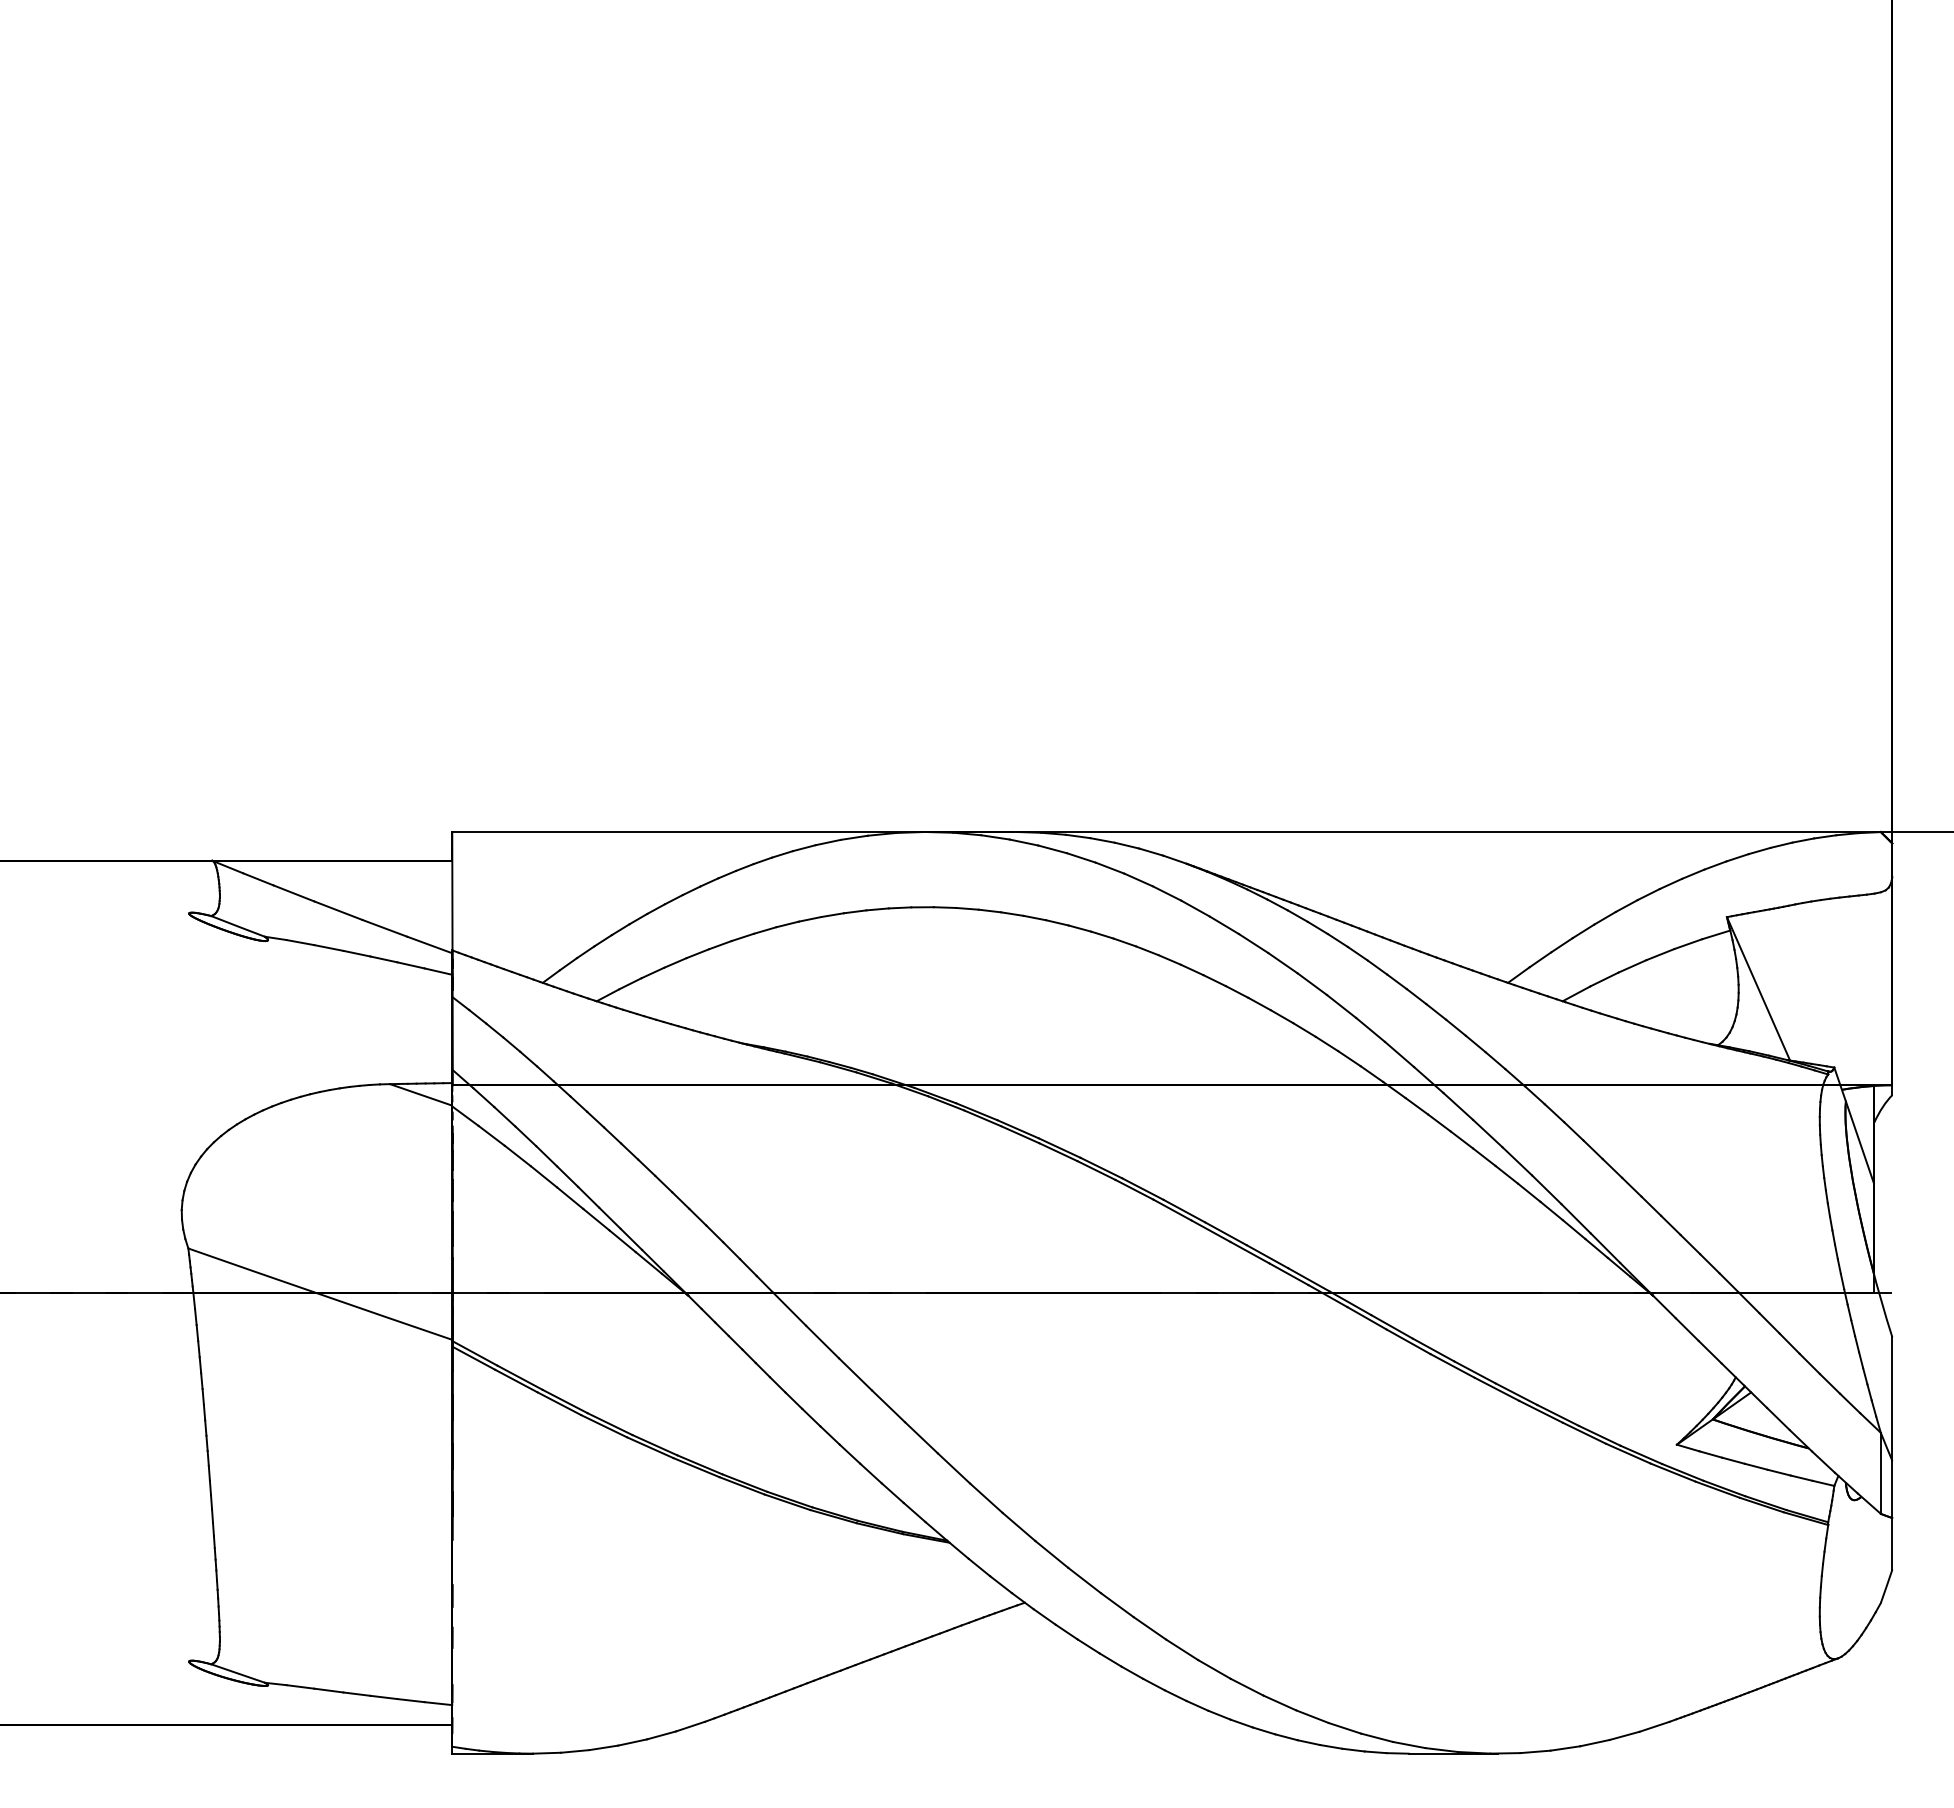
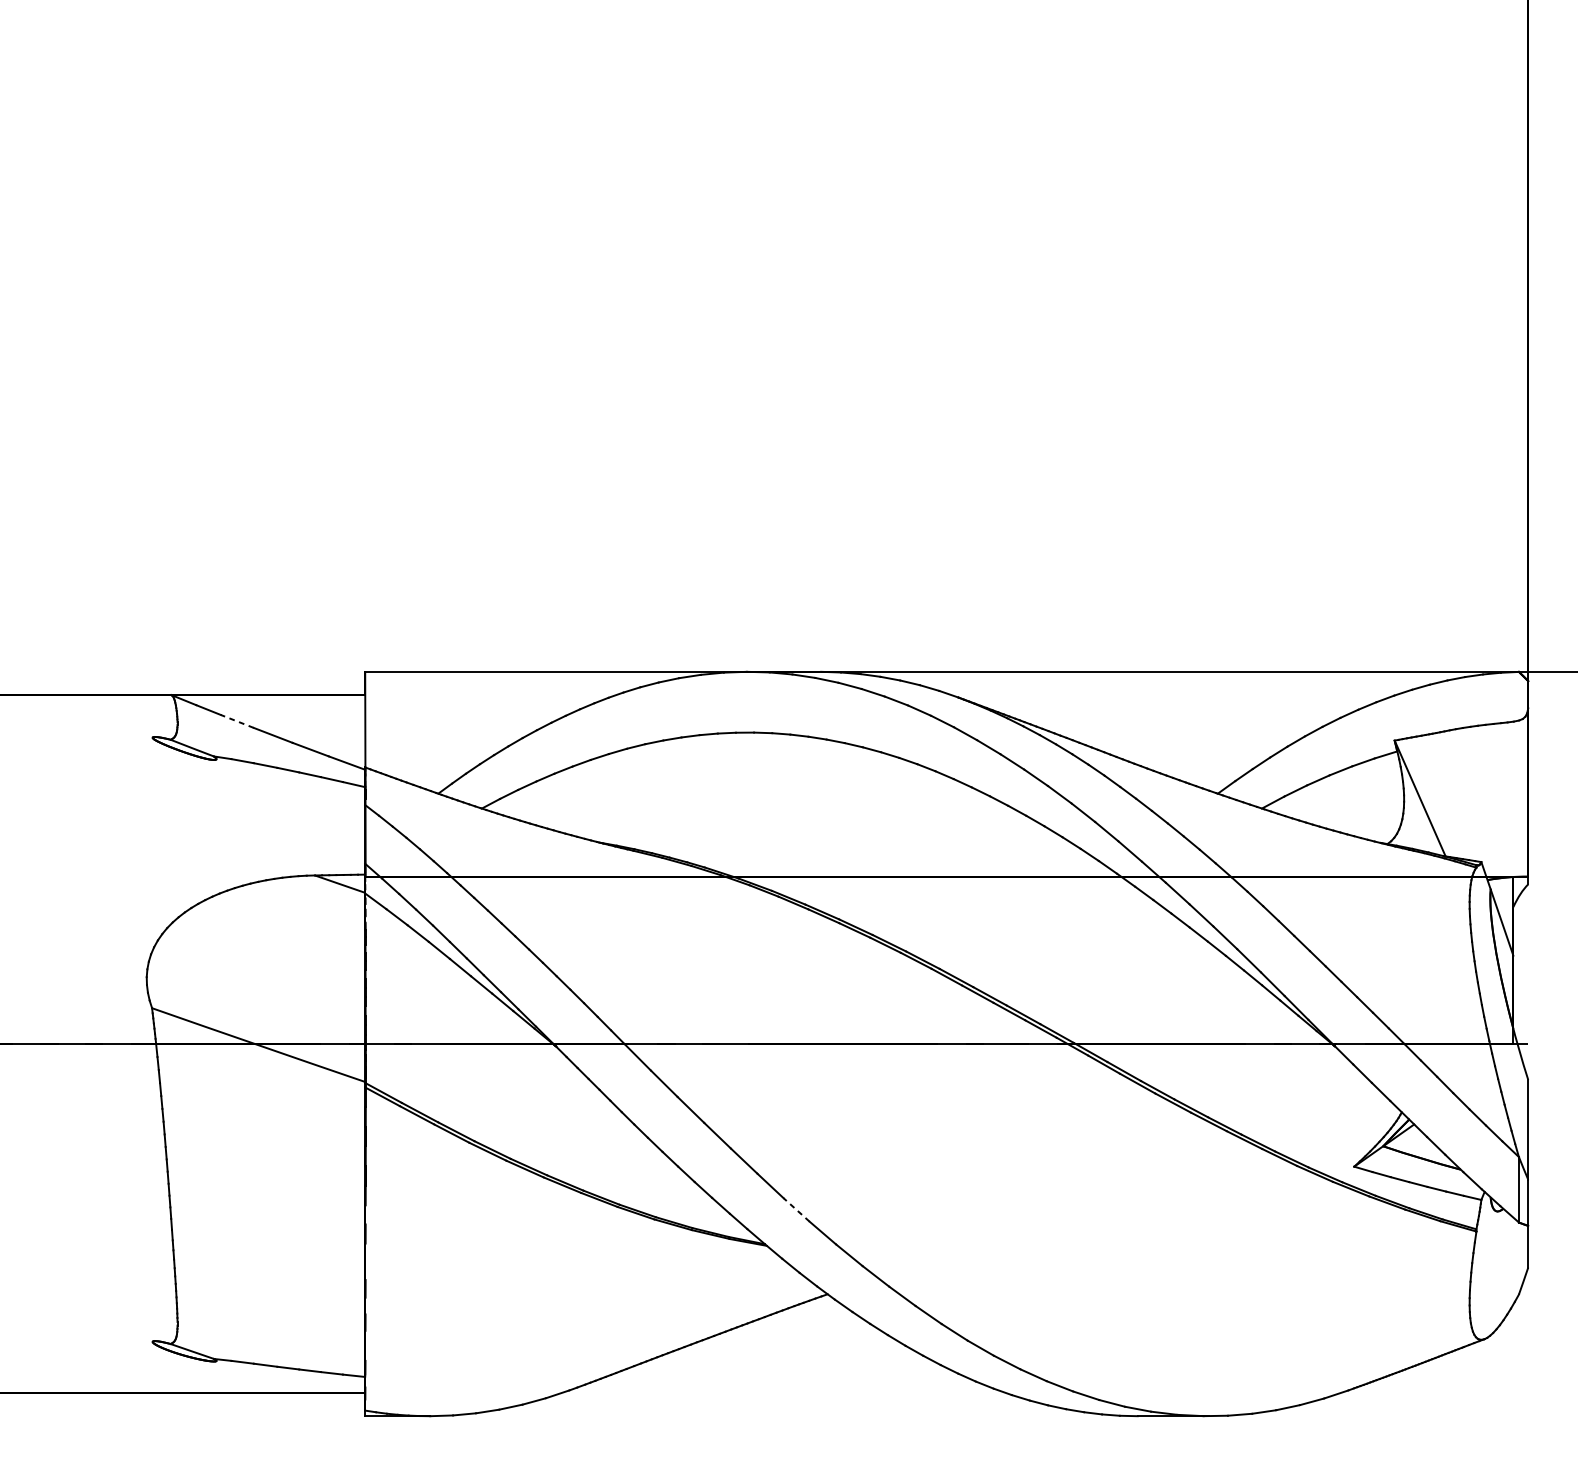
line: (293, 893) -> (237, 721), solid -> dashed
line: (986, 1498) -> (796, 1210), solid -> dashed

